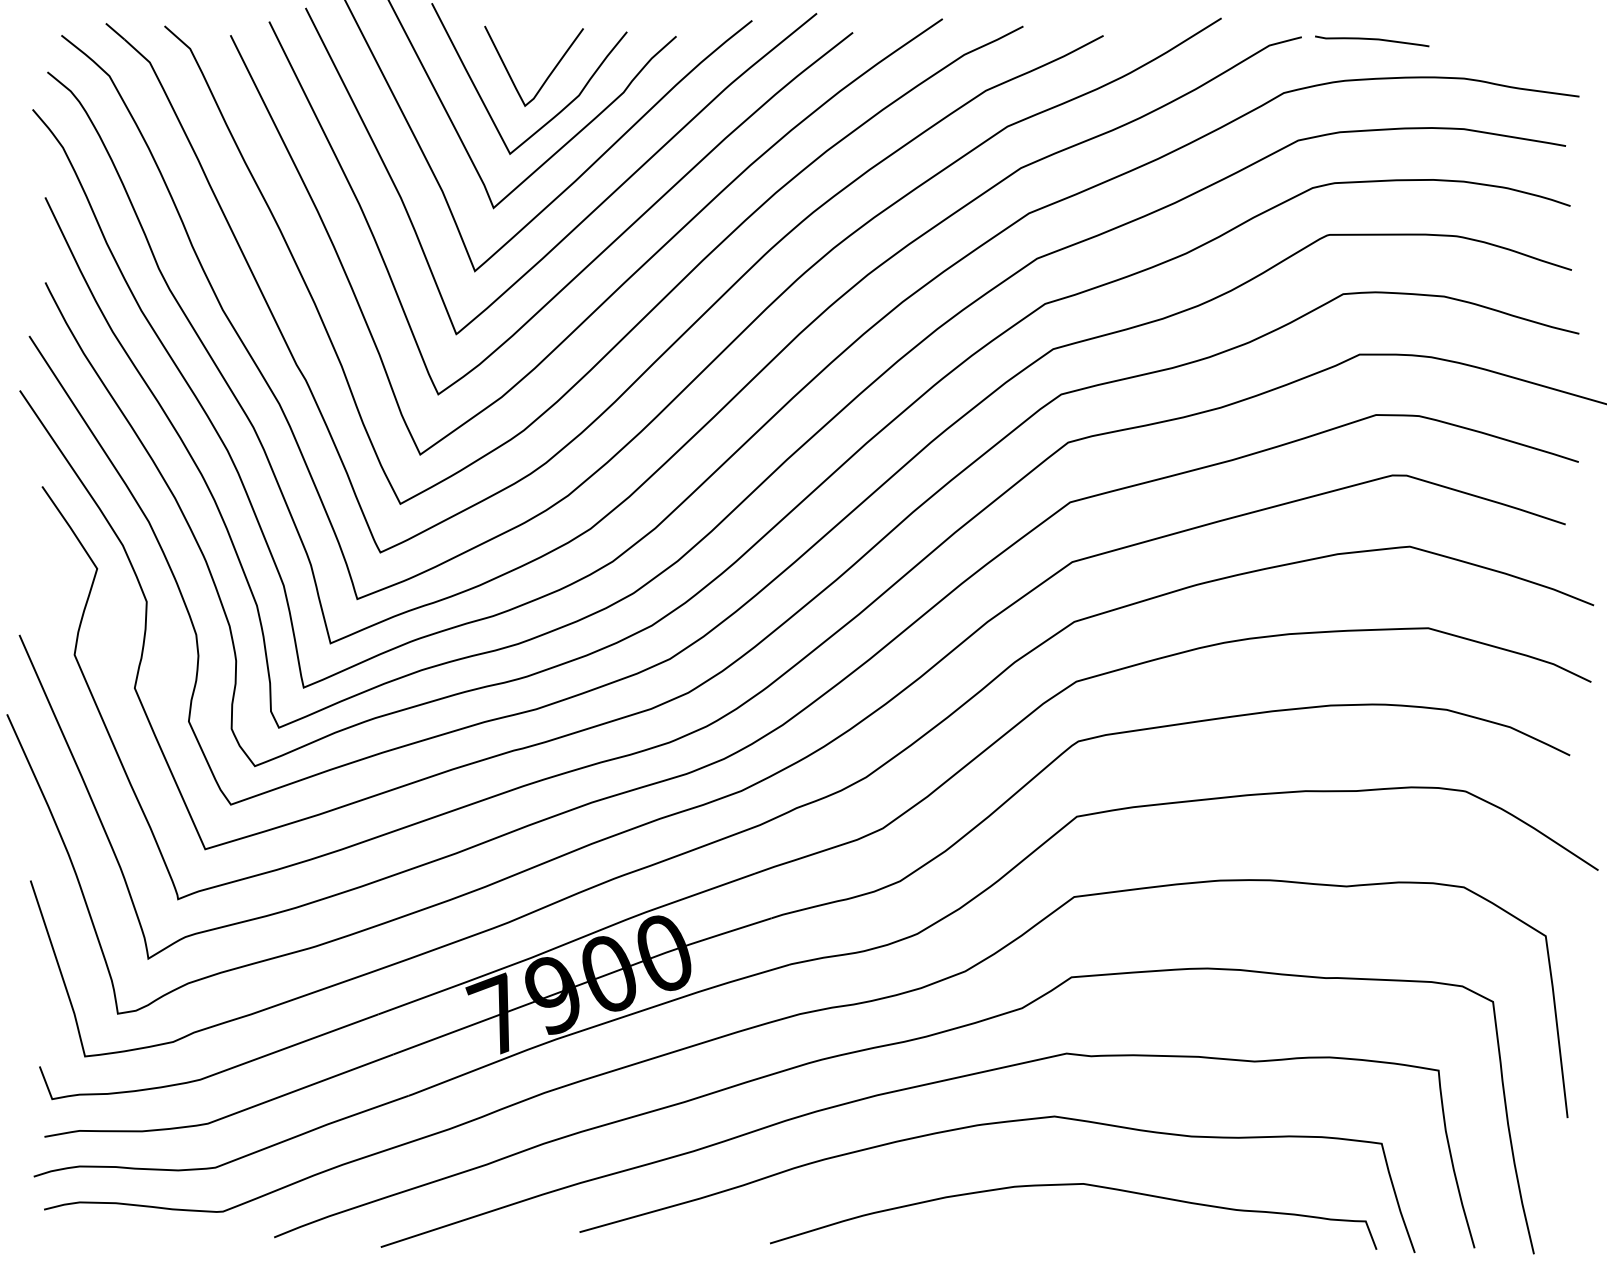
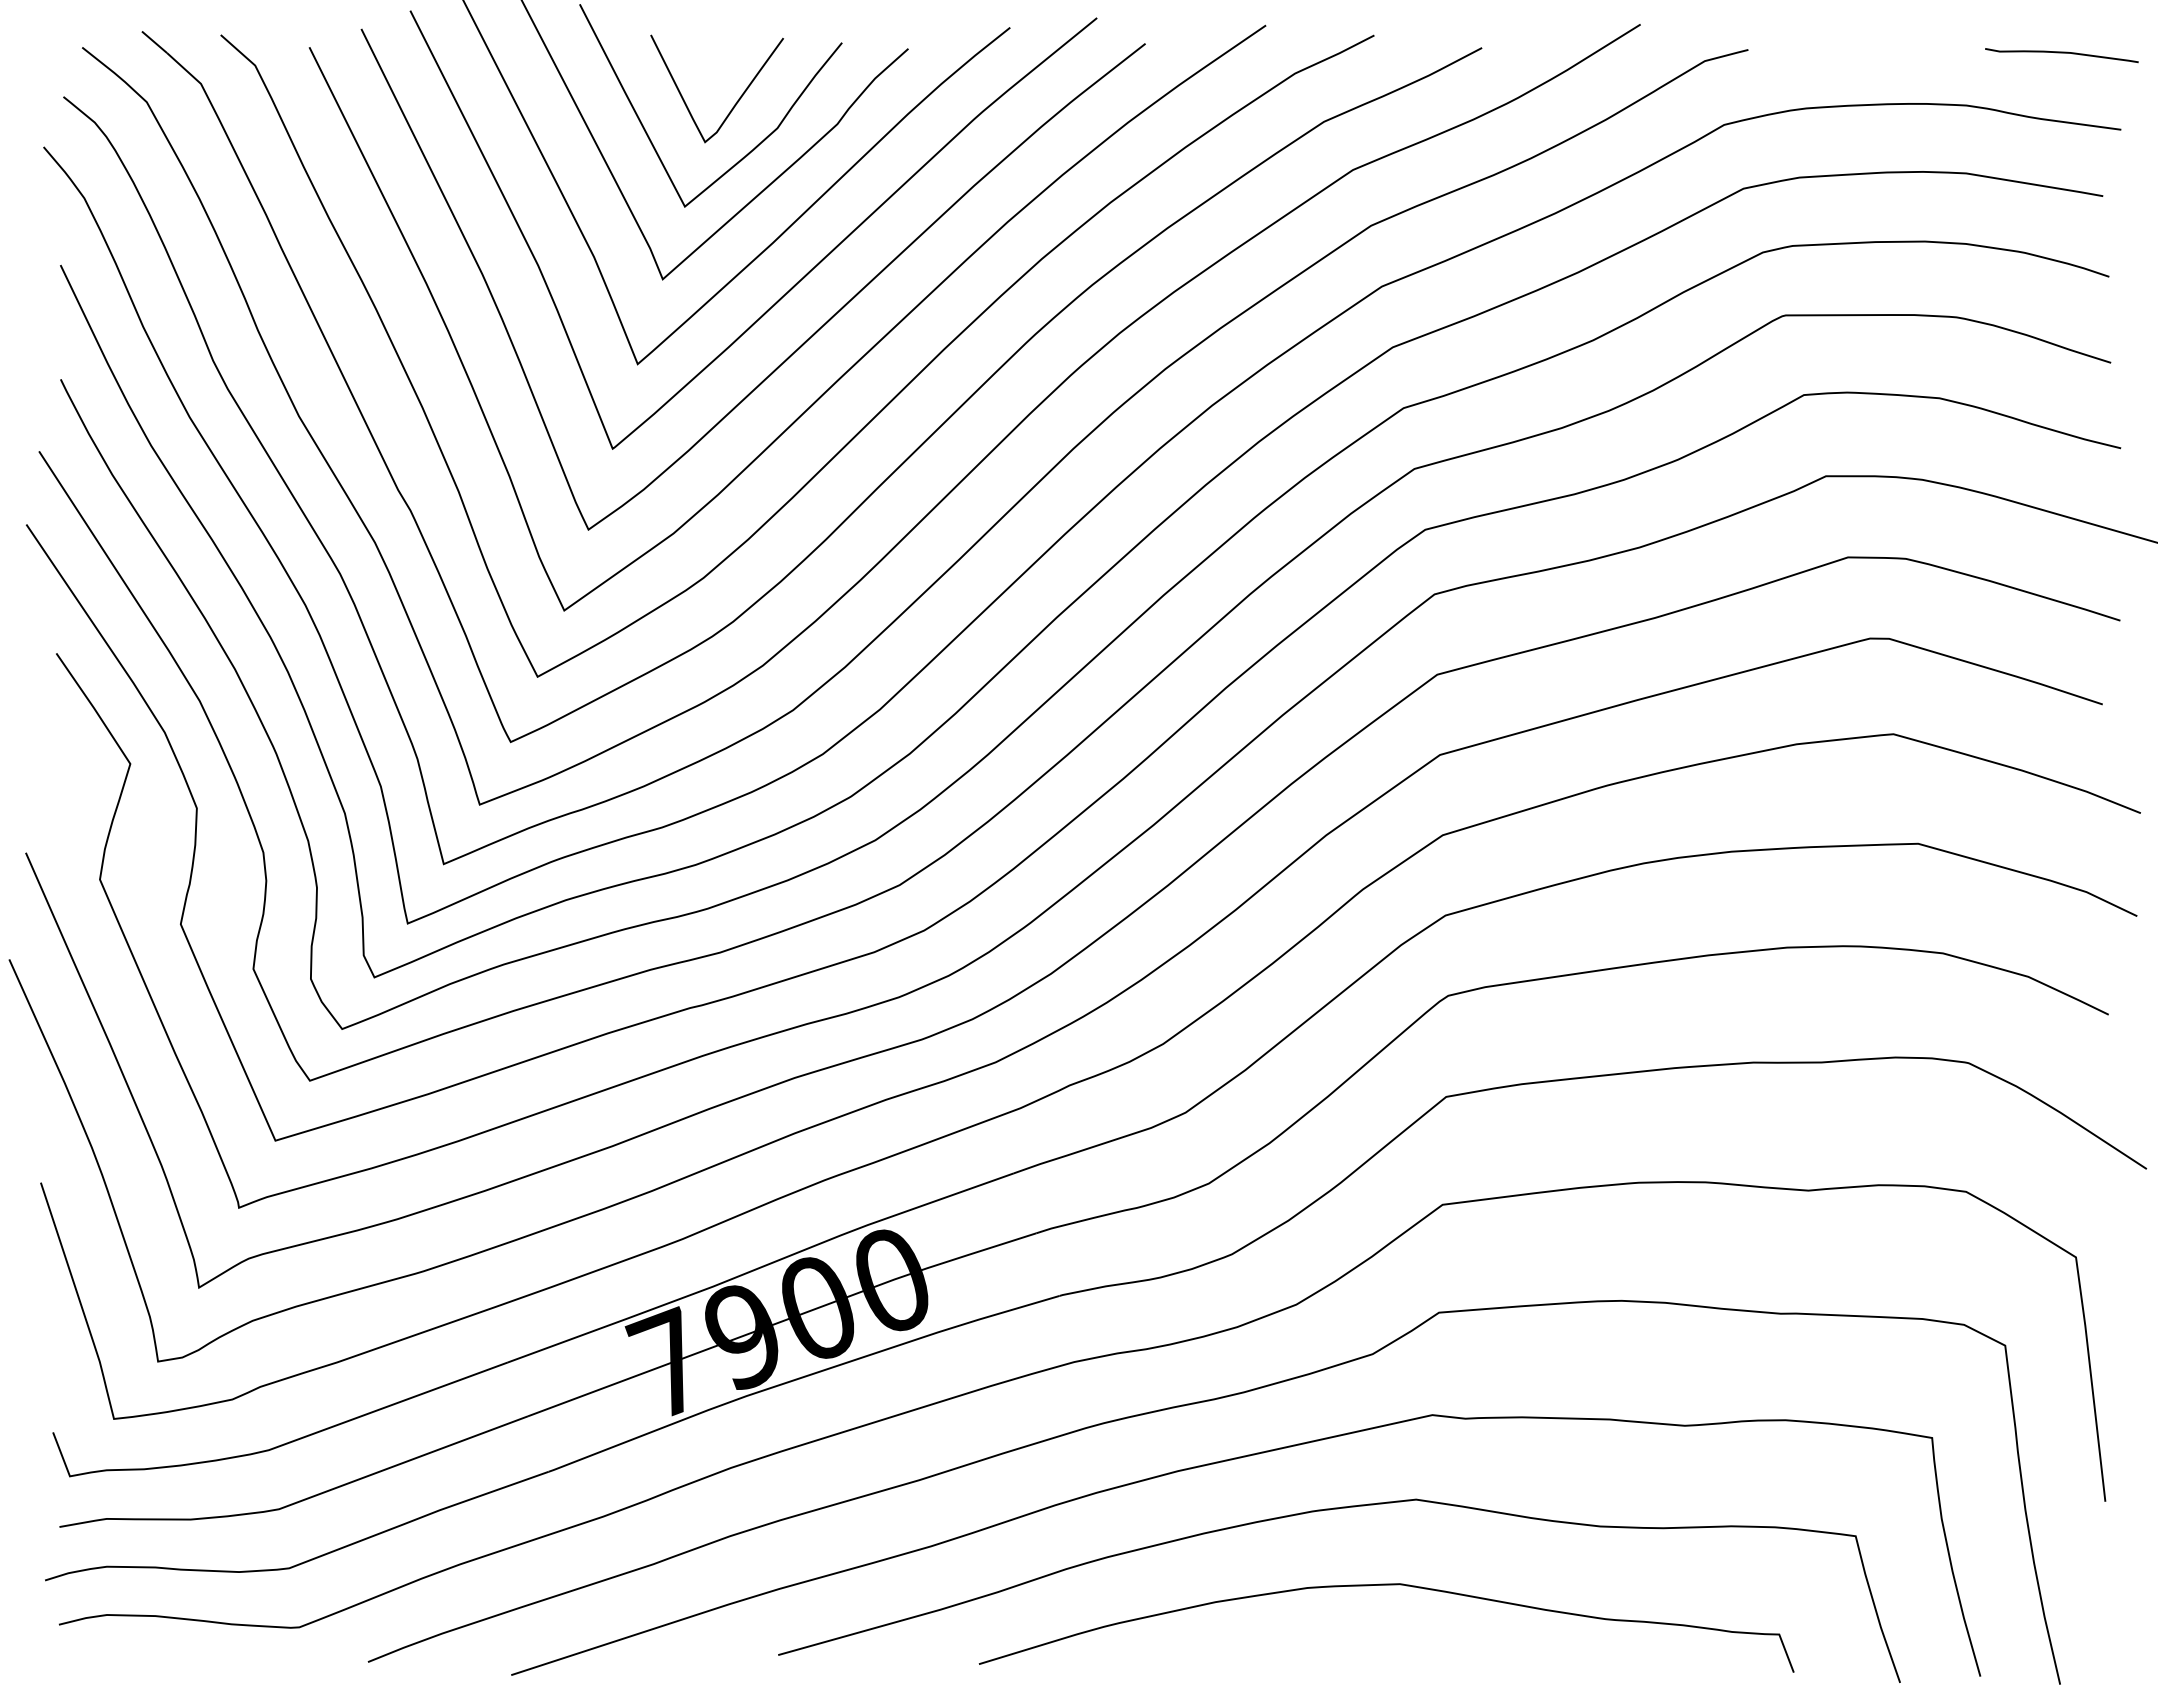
curve: (1371, 39) -> (2061, 53), moved
curve: (1073, 1184) -> (1386, 1585), moved

